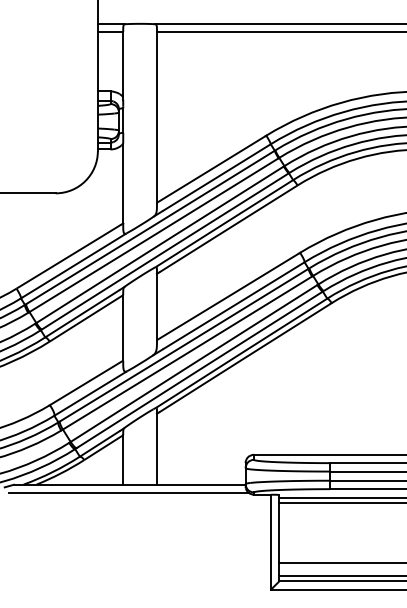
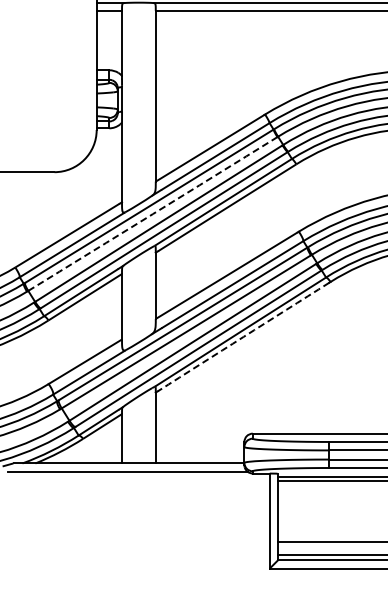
arc: (154, 235) -> (153, 214), solid -> dashed
arc: (244, 358) -> (243, 337), solid -> dashed

